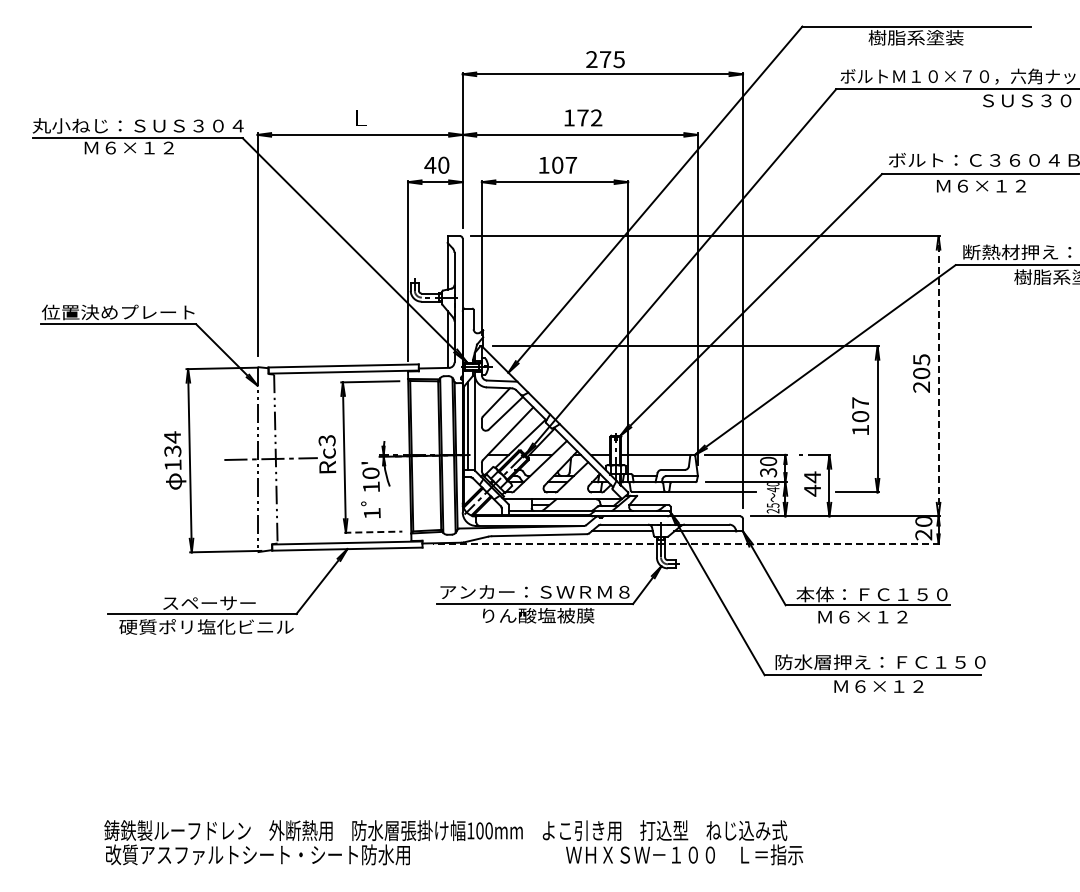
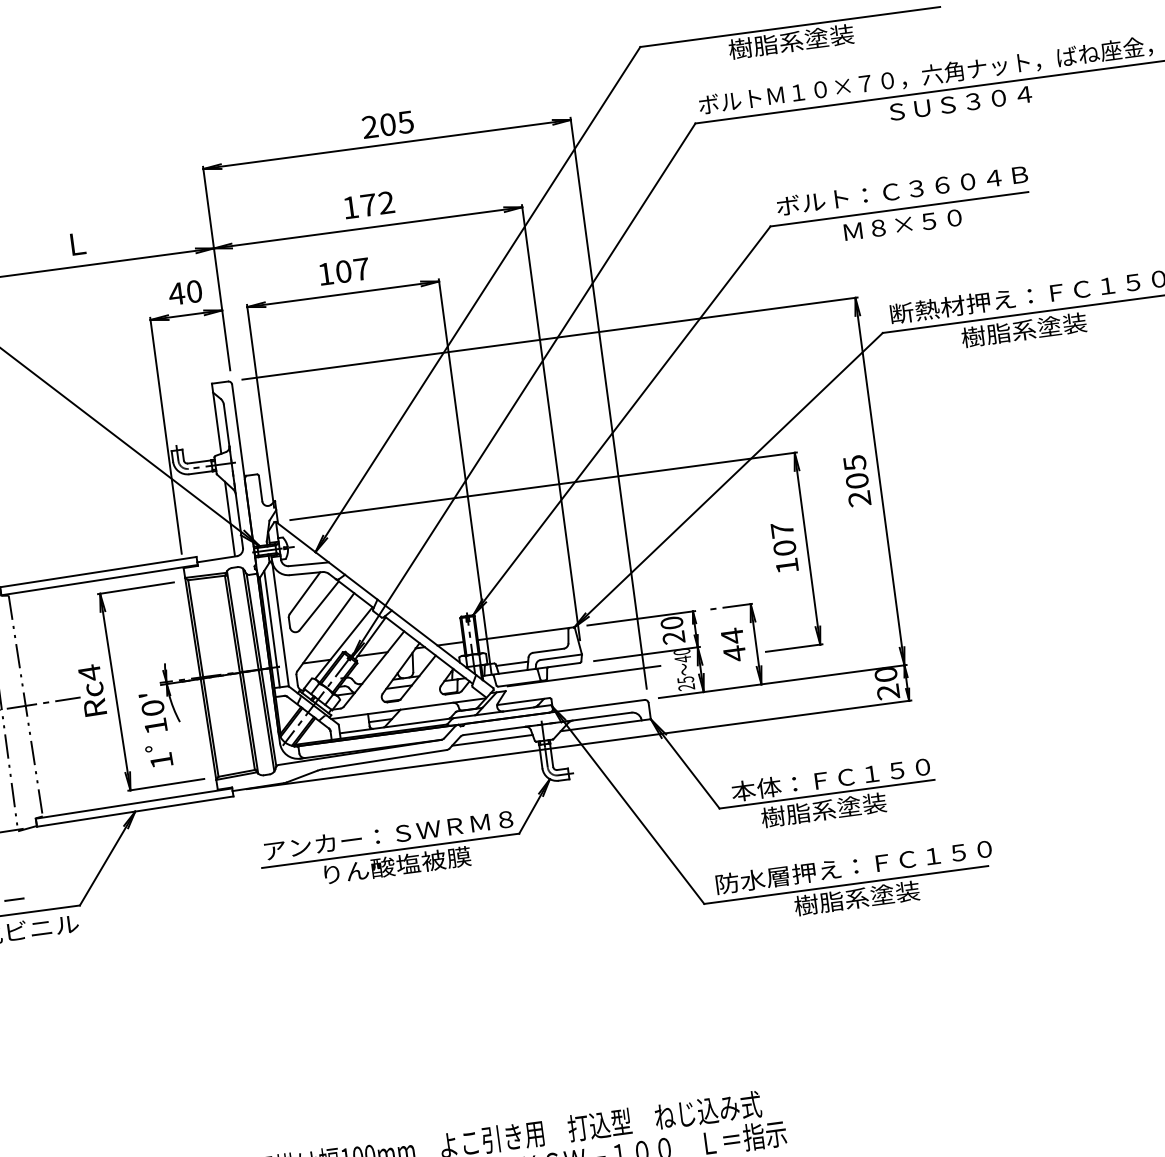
text: (605, 59) -> (387, 124), 275 -> 205
text: (991, 185) -> (915, 222), Ｍ６×１２ -> Ｍ８×５０
line: (938, 375) -> (879, 480), dashed -> solid
text: (326, 440) -> (88, 672), Rc3 -> Rc4
text: (768, 472) -> (673, 637), 30 -> 20
line: (373, 532) -> (166, 785), dashed -> solid
line: (686, 543) -> (578, 744), dashed -> solid
text: (863, 616) -> (823, 809), Ｍ６×１２ -> 樹脂系塗装
text: (879, 686) -> (856, 898), Ｍ６×１２ -> 樹脂系塗装

